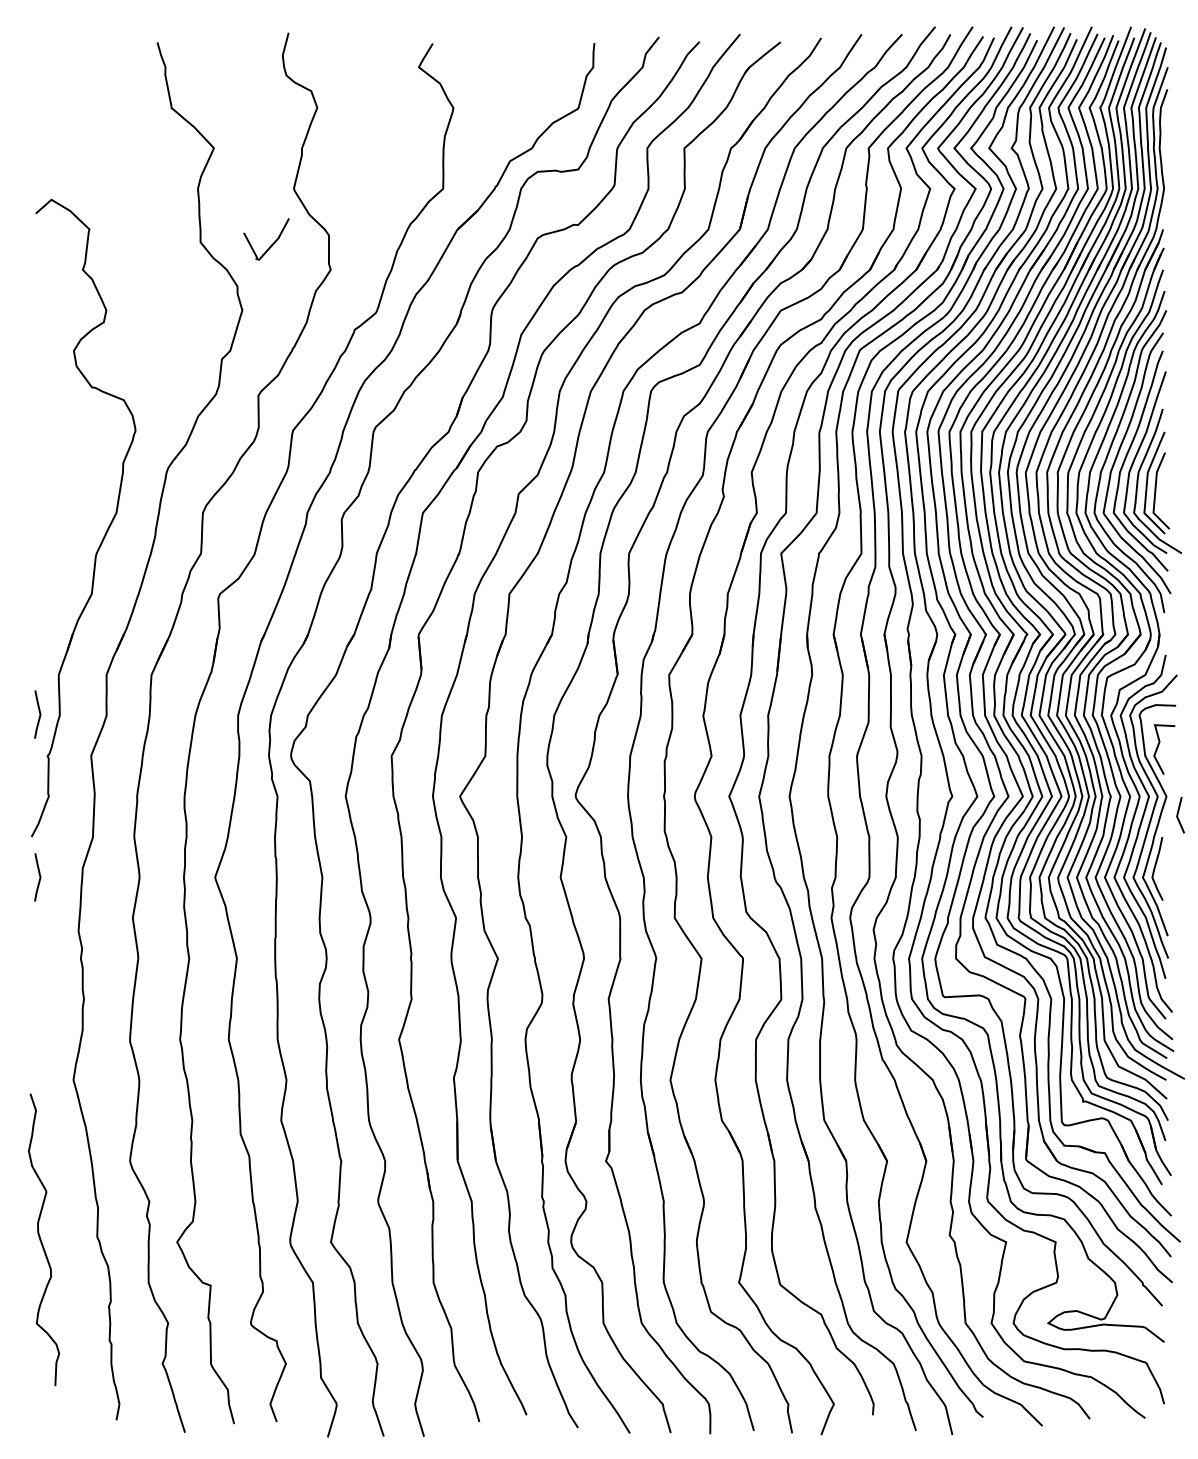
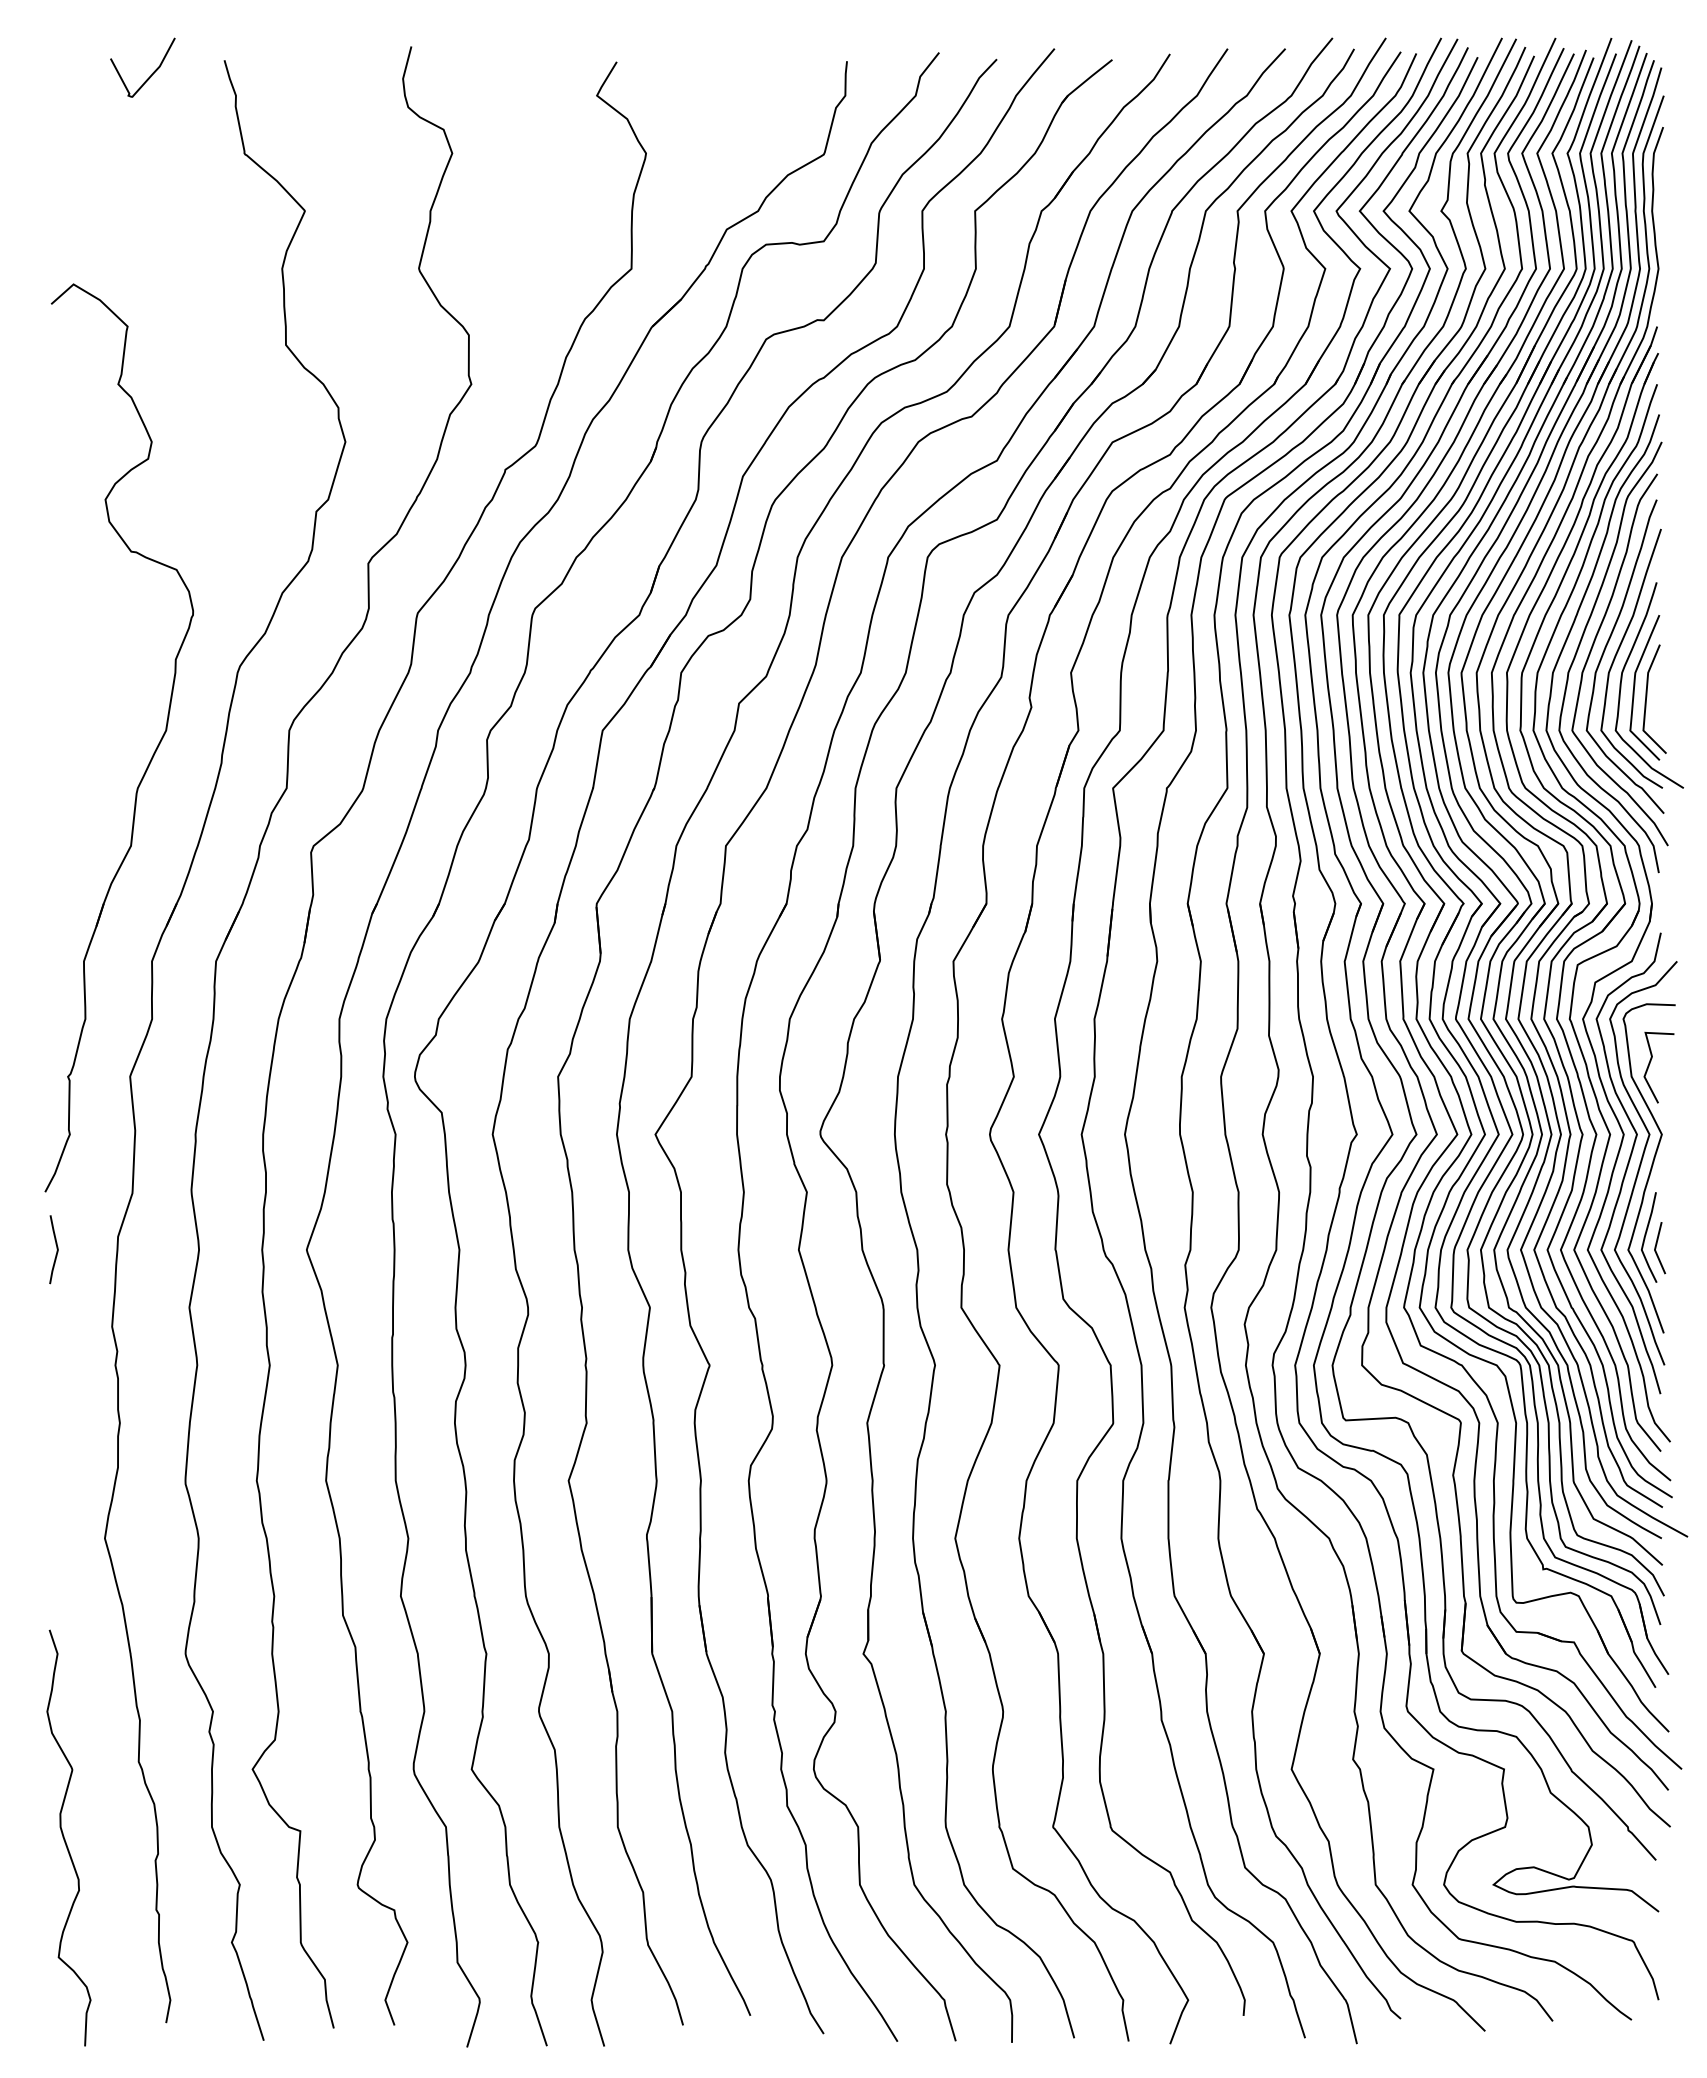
curve: (273, 242) -> (152, 72), moved
line: (39, 714) -> (56, 1017), removed
line: (1178, 815) -> (1656, 1248), moved
curve: (41, 1240) -> (65, 1839), moved

